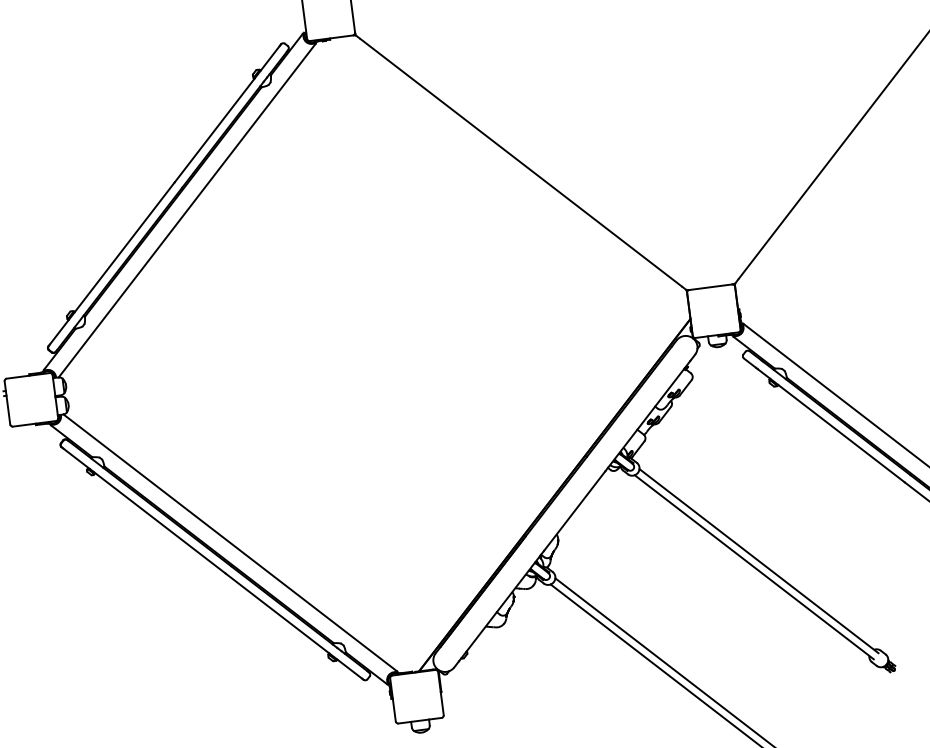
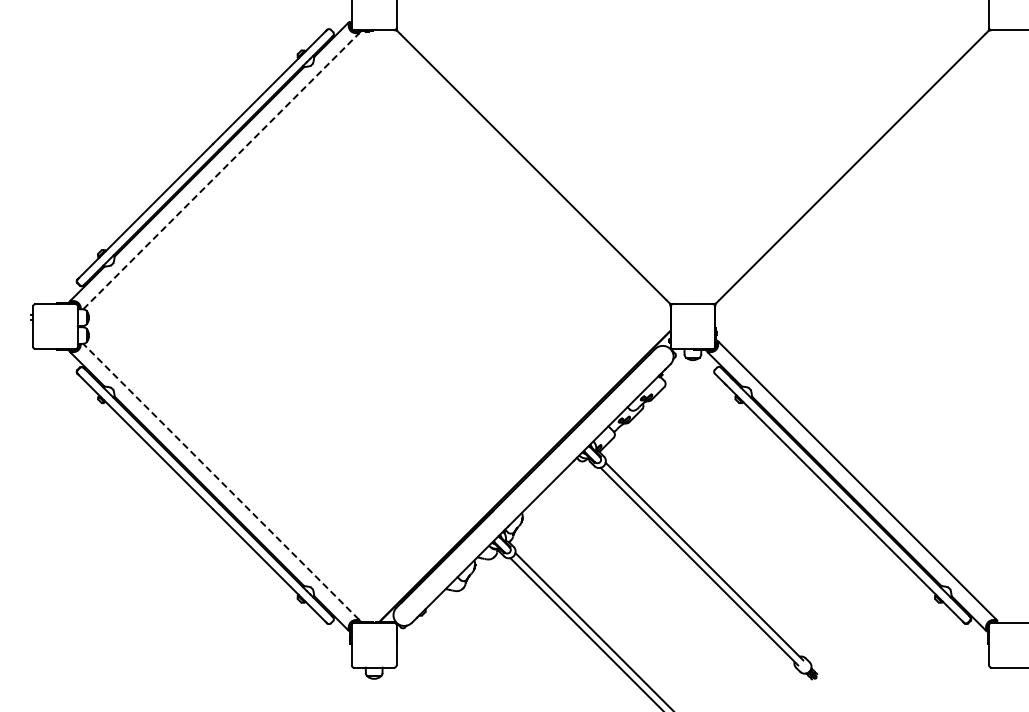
line: (187, 210) -> (221, 171), solid -> dashed
line: (230, 542) -> (221, 481), solid -> dashed

